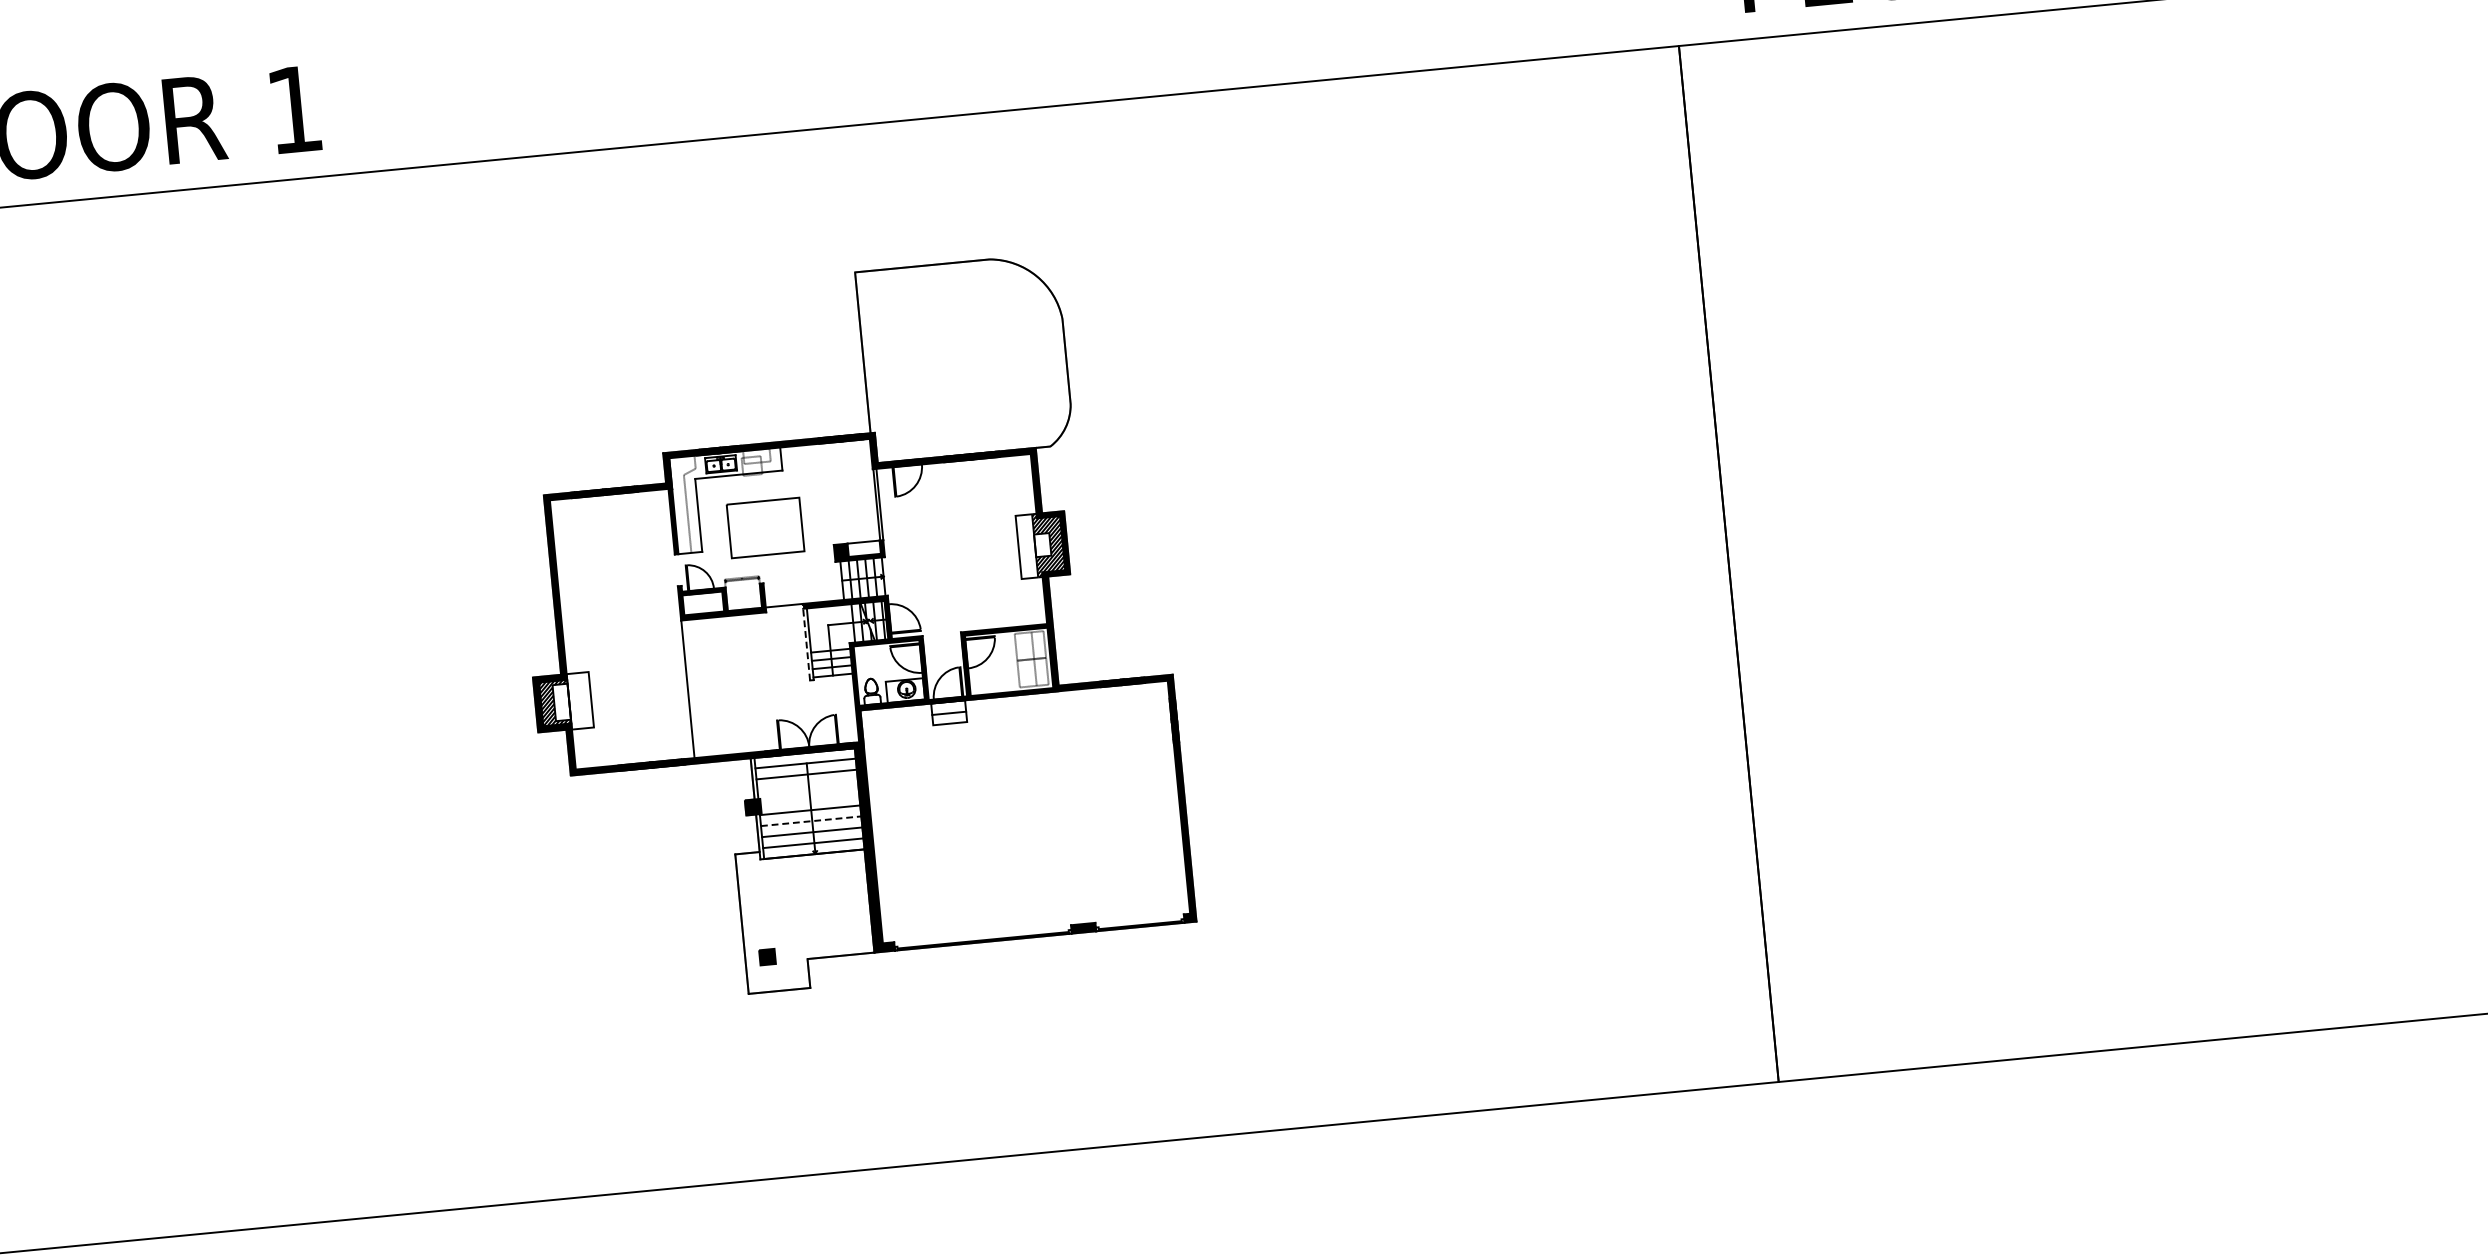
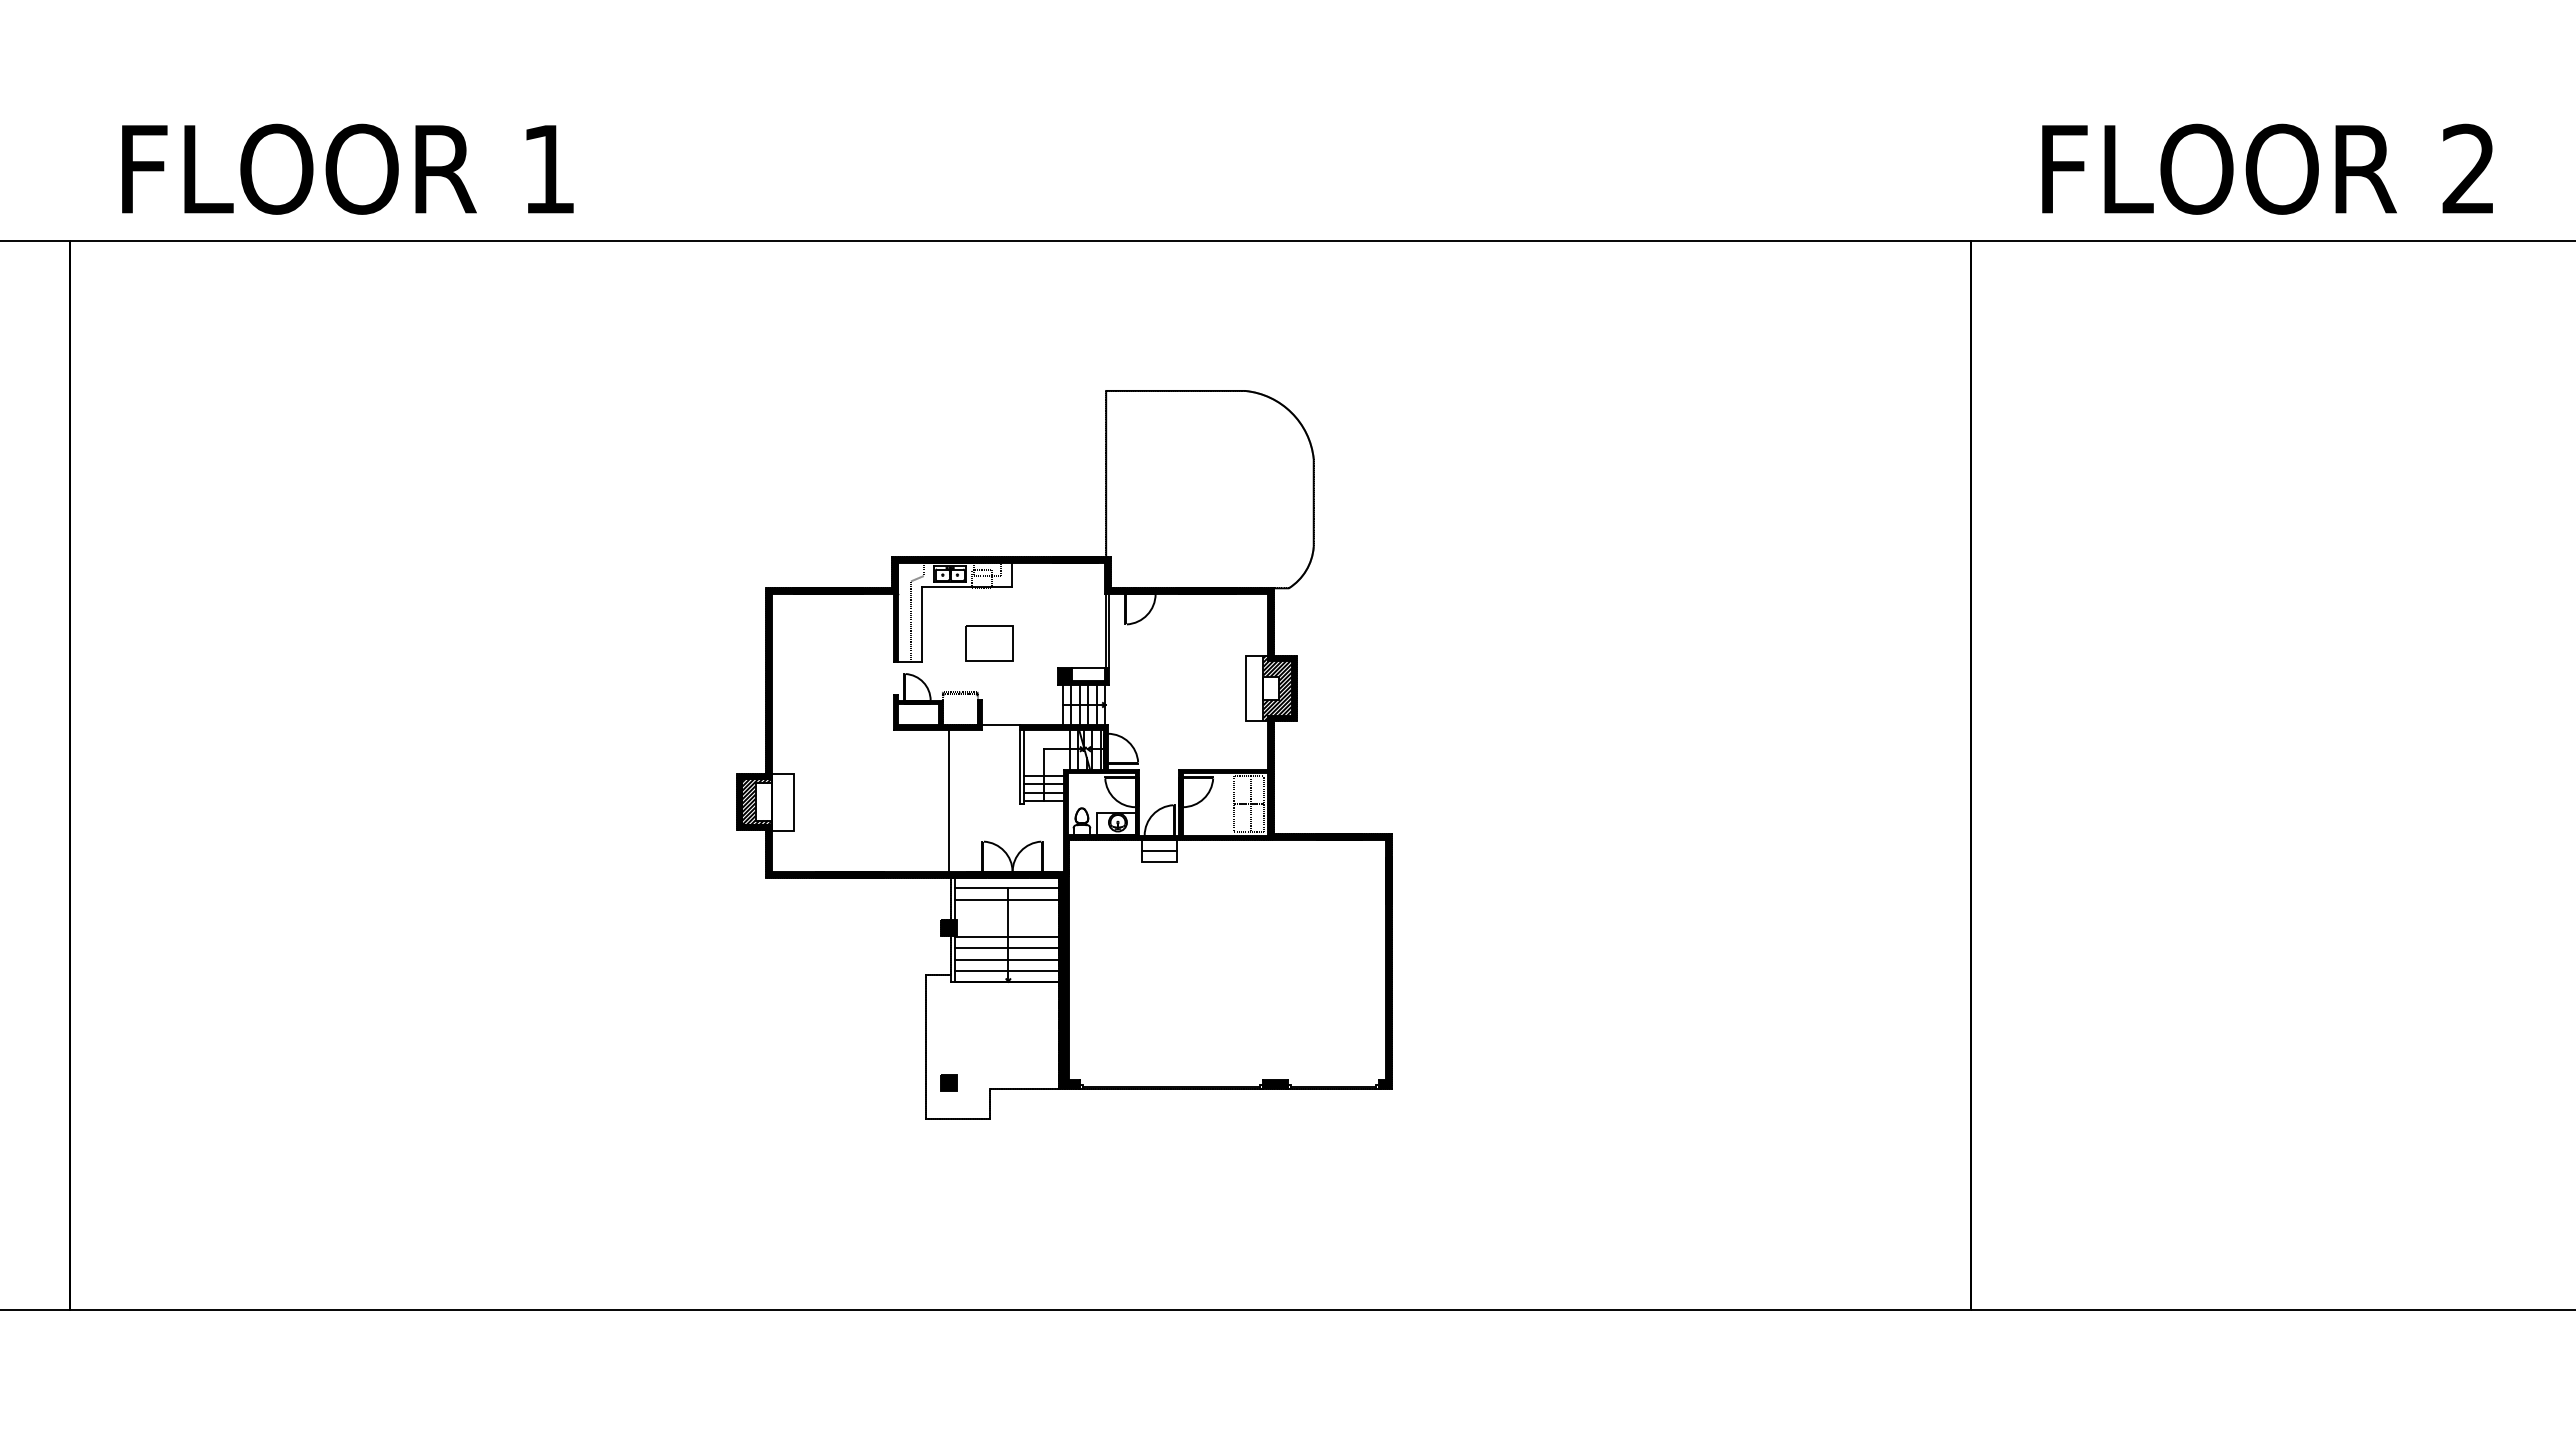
part: (765, 527) -> (989, 643), size x0.62
line: (805, 642) -> (1019, 764), dashed -> solid
line: (688, 688) -> (949, 800), moved
line: (811, 821) -> (1007, 948), dashed -> solid

